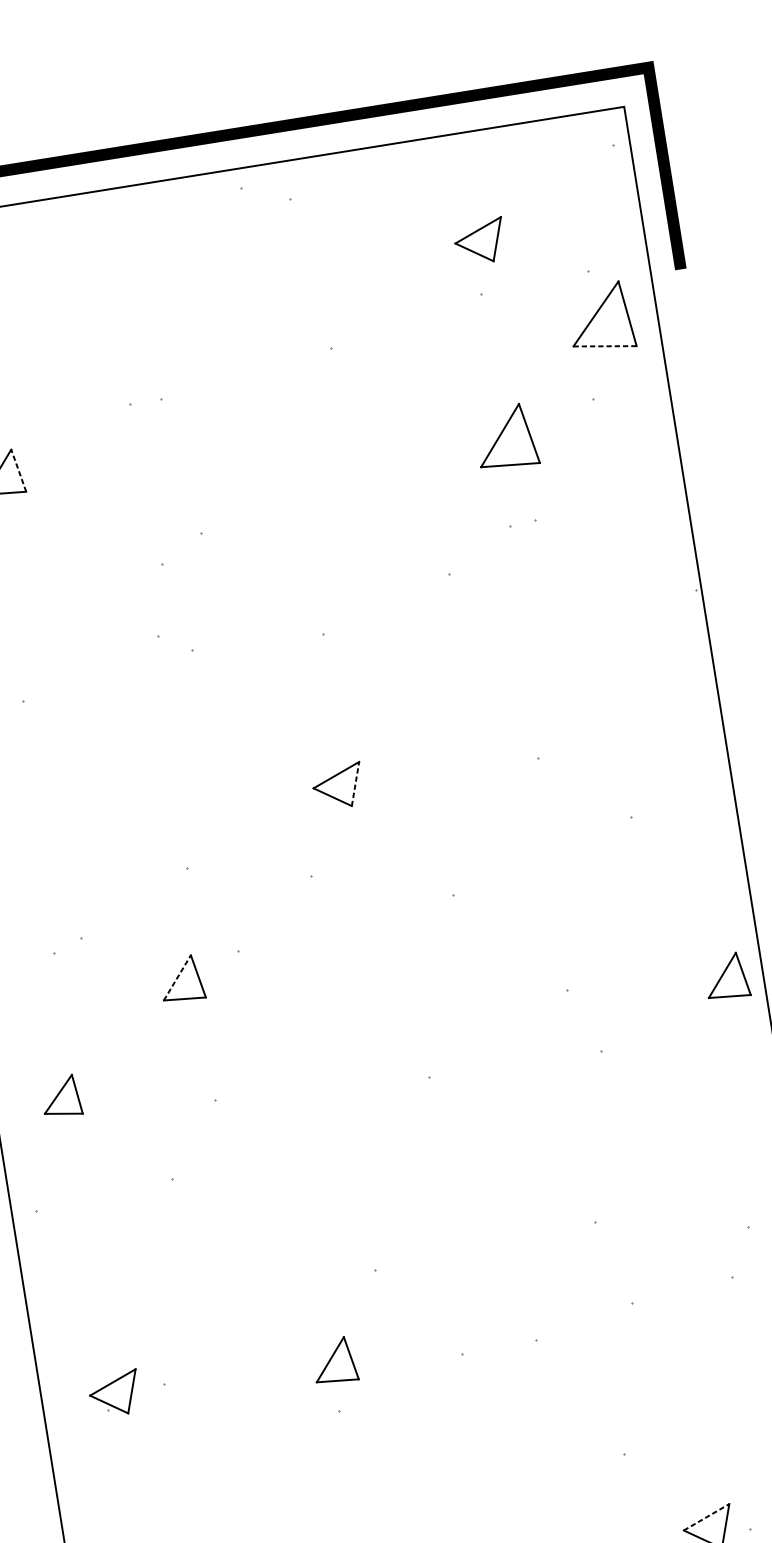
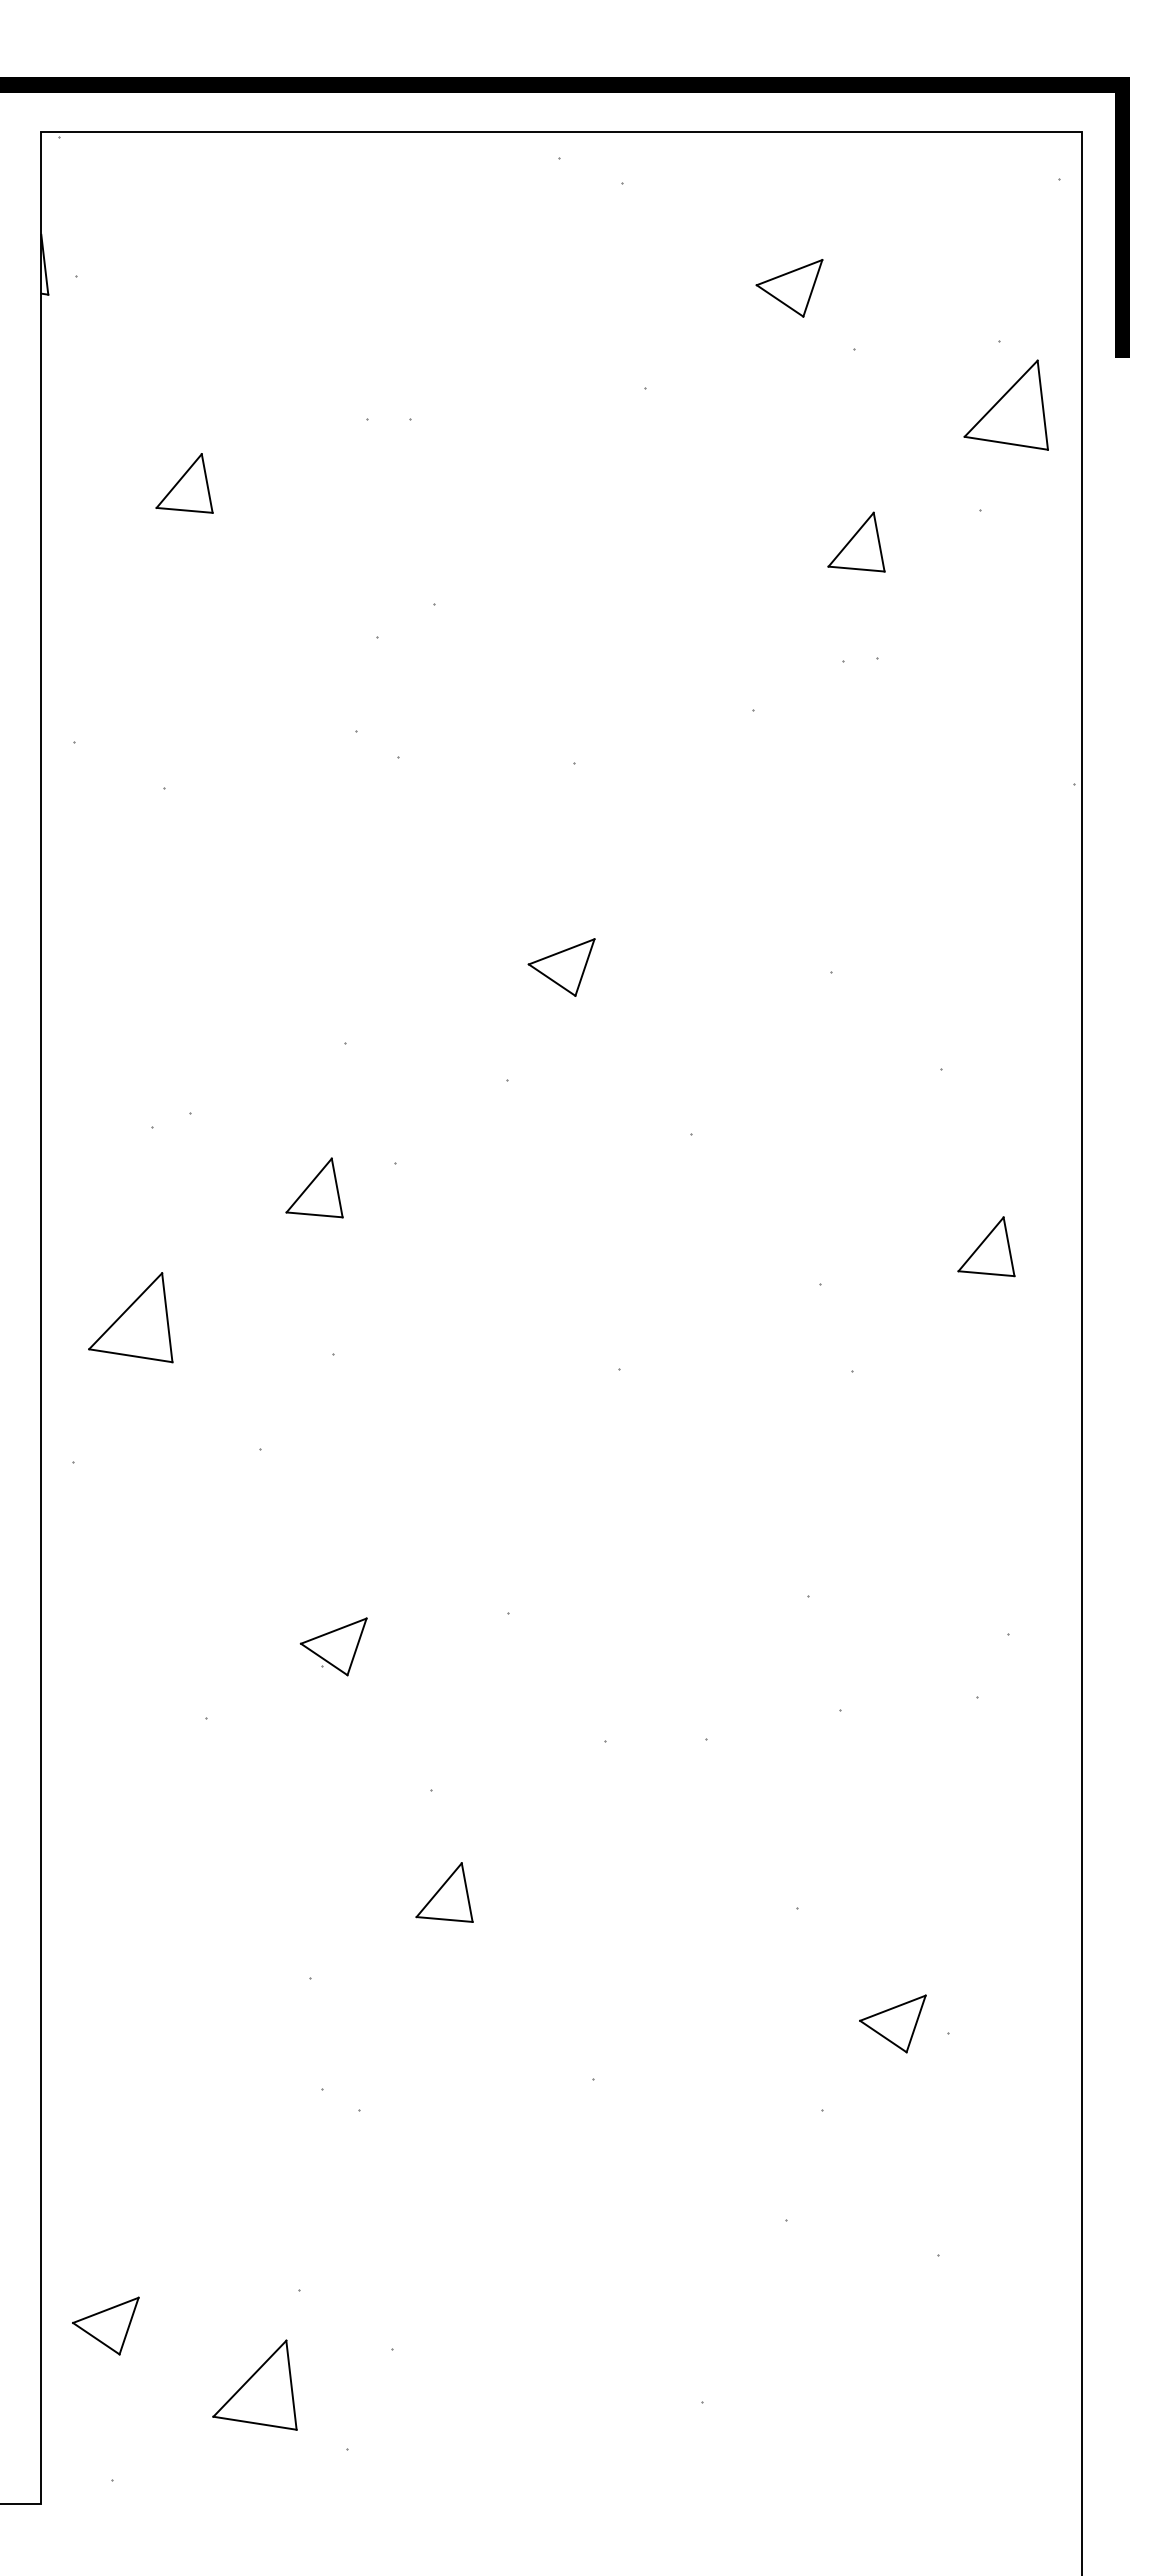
part: (480, 242) -> (789, 288), moved
line: (605, 346) -> (1006, 443), dashed -> solid
part: (505, 436) -> (856, 541), size x0.71
line: (18, 470) -> (207, 483), dashed -> solid
line: (355, 784) -> (584, 967), dashed -> solid
part: (726, 976) -> (986, 1246), moved
line: (177, 977) -> (309, 1185), dashed -> solid
part: (60, 1096) -> (130, 1317), size x1.67
part: (334, 1360) -> (444, 1892), moved
part: (114, 1393) -> (333, 1646), moved
line: (707, 1517) -> (893, 2008), dashed -> solid

